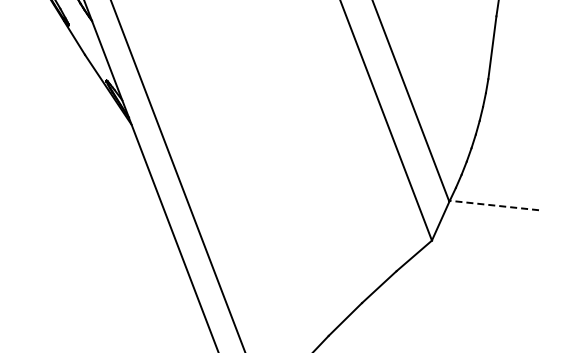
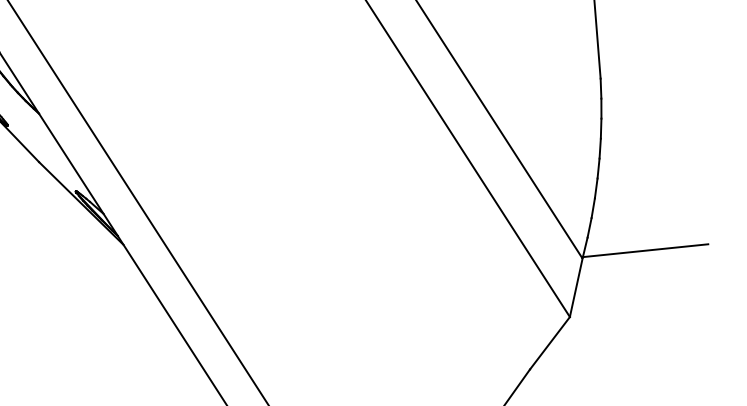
line: (494, 205) -> (645, 250), dashed -> solid

